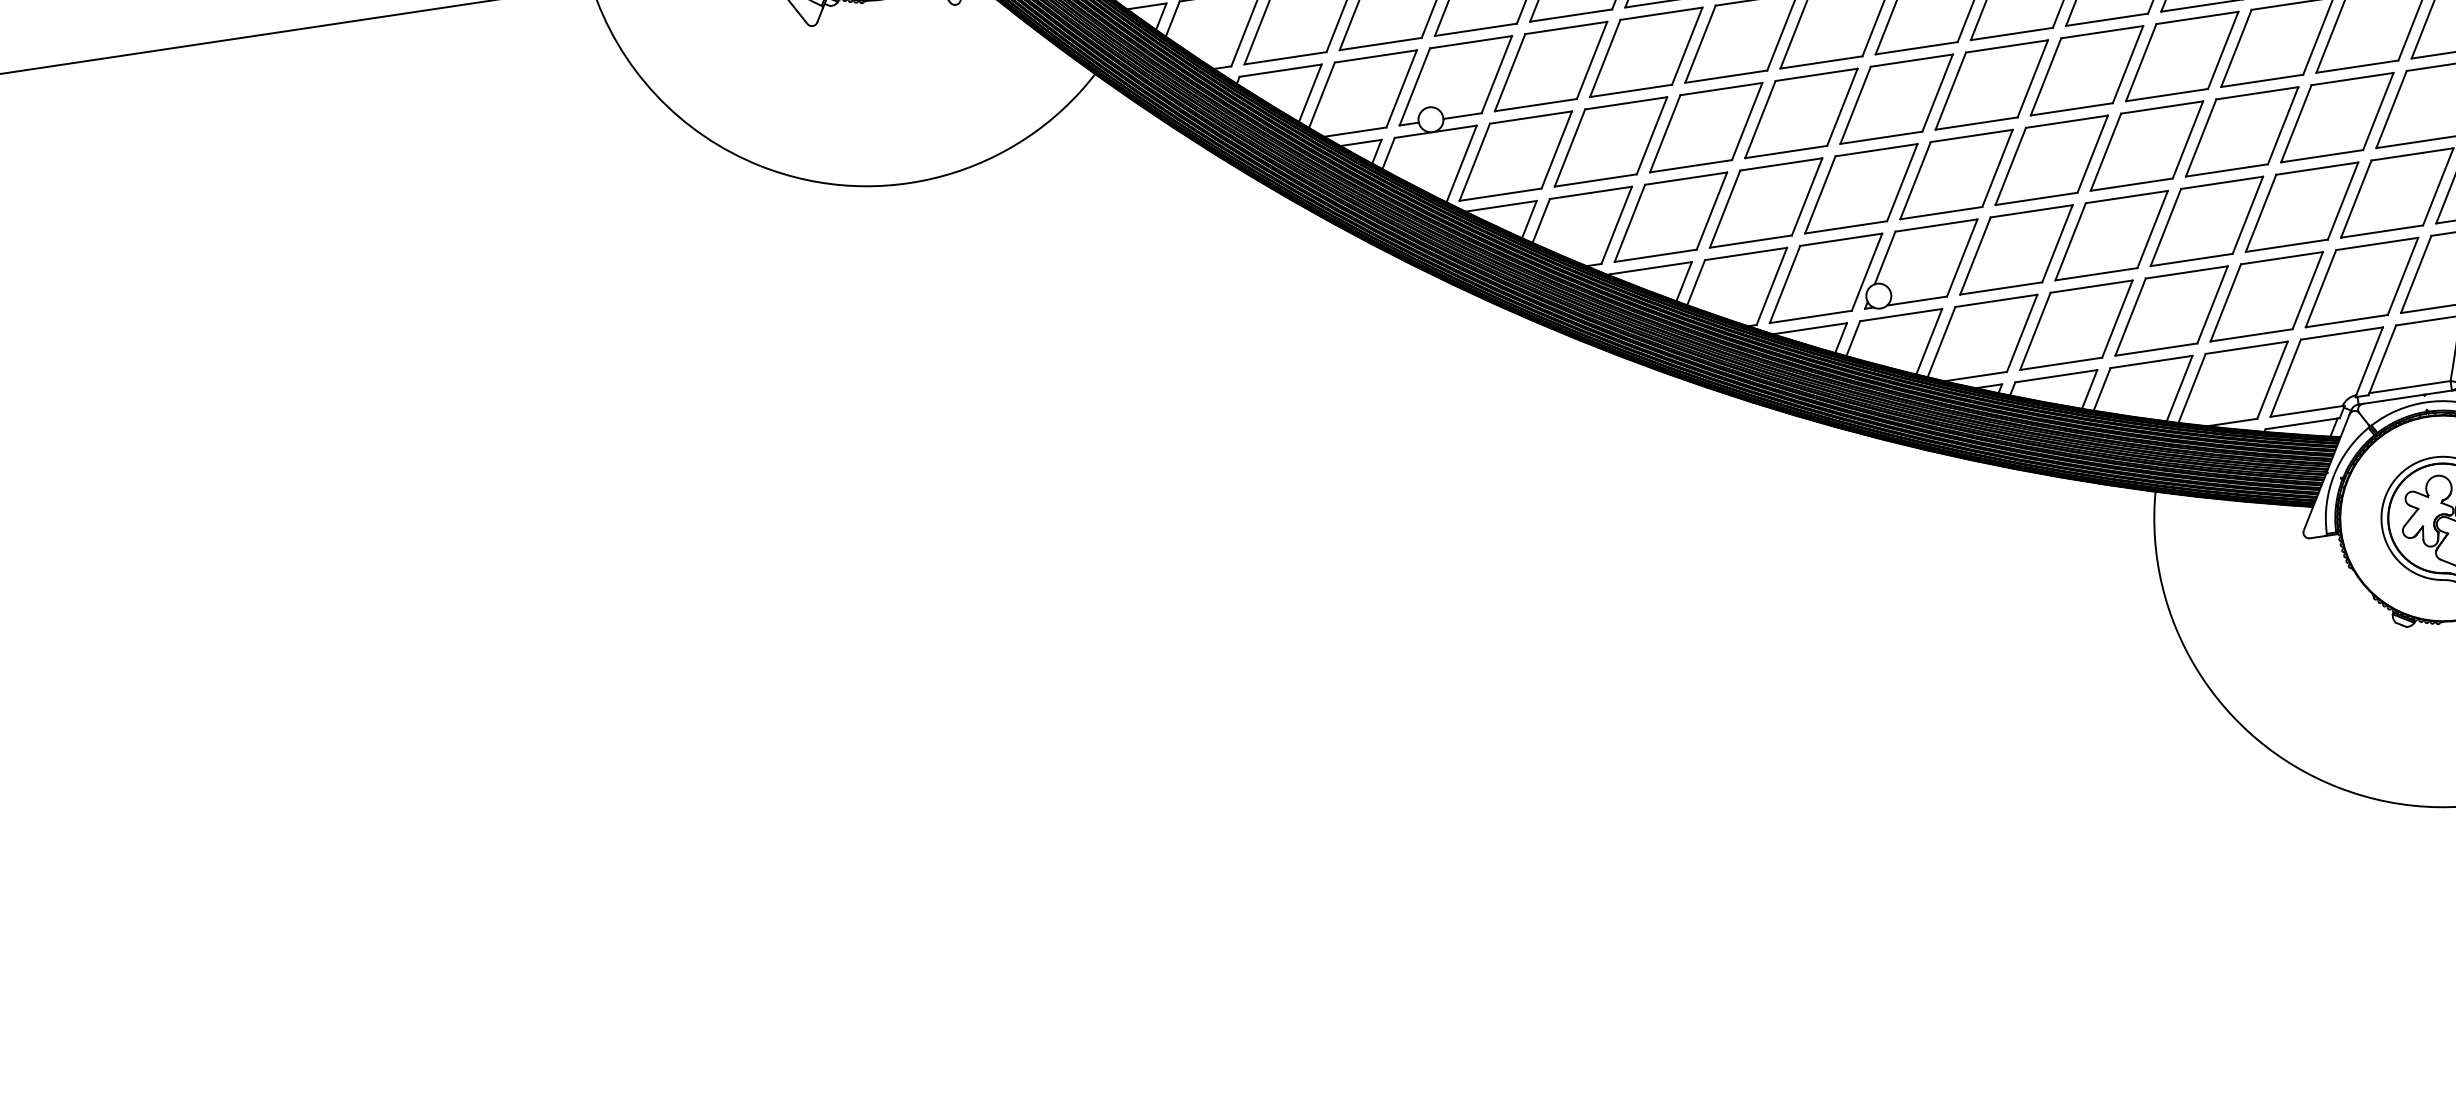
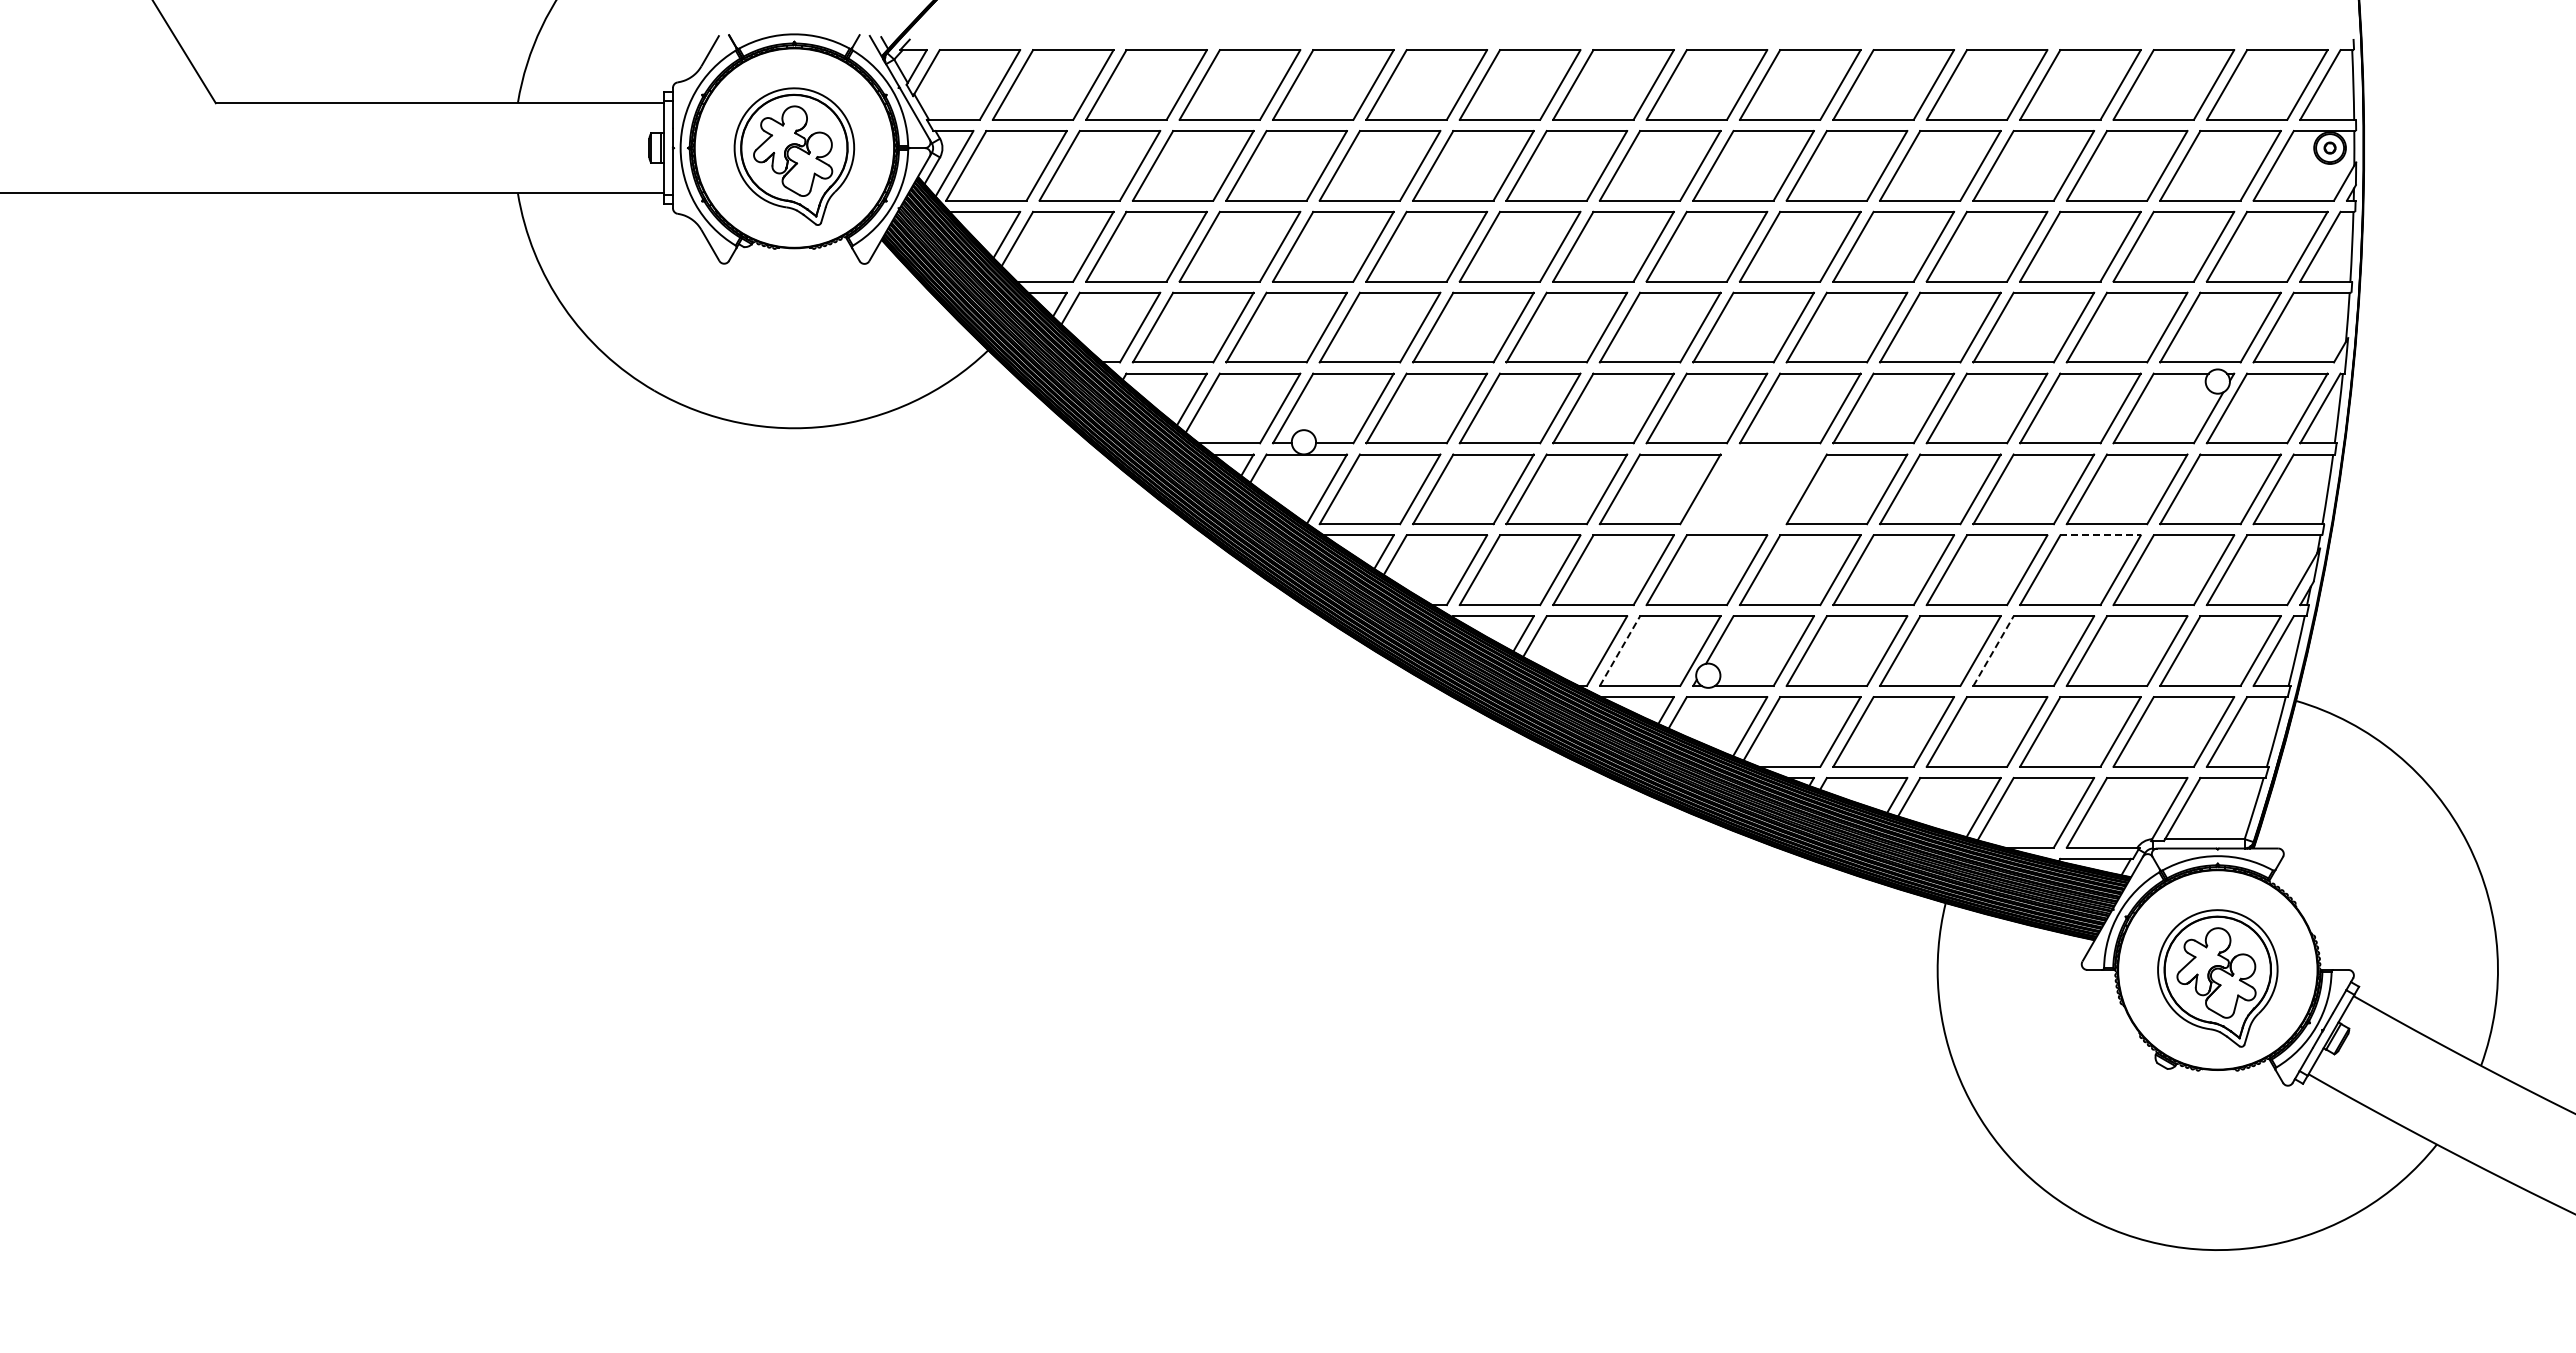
line: (2258, 93) -> (2101, 535), solid -> dashed
part: (1896, 99) -> (1753, 489), removed
line: (2165, 226) -> (1993, 650), solid -> dashed
line: (1785, 283) -> (1620, 650), solid -> dashed

